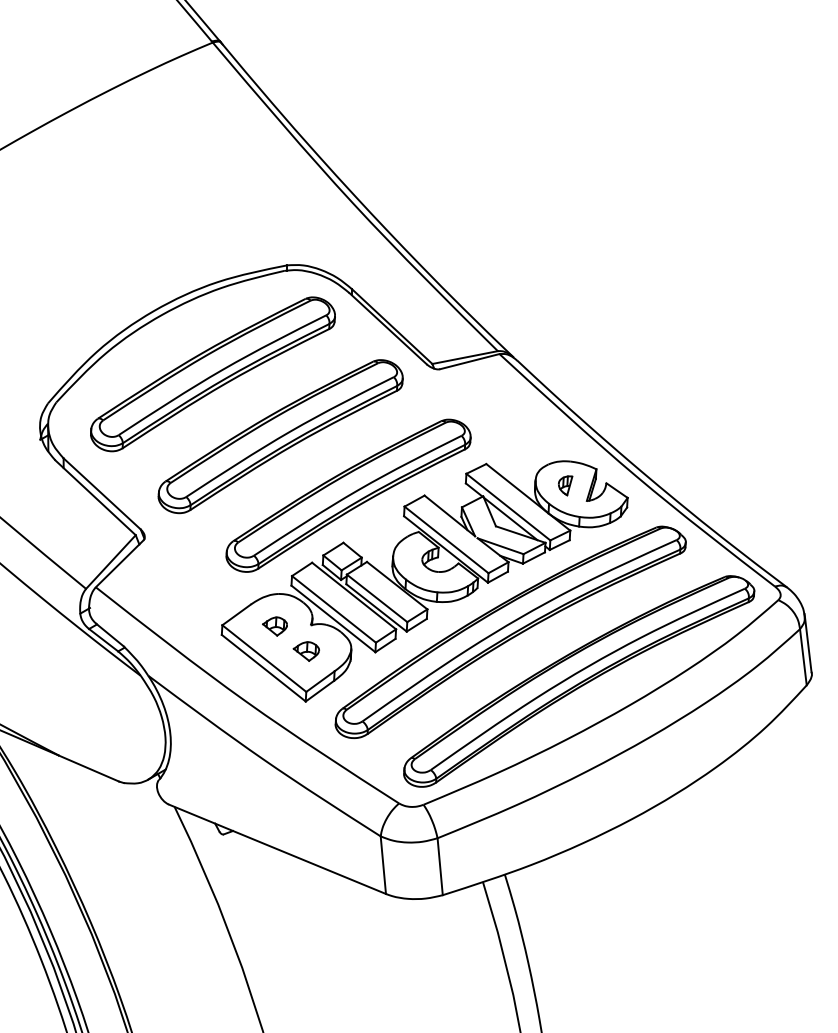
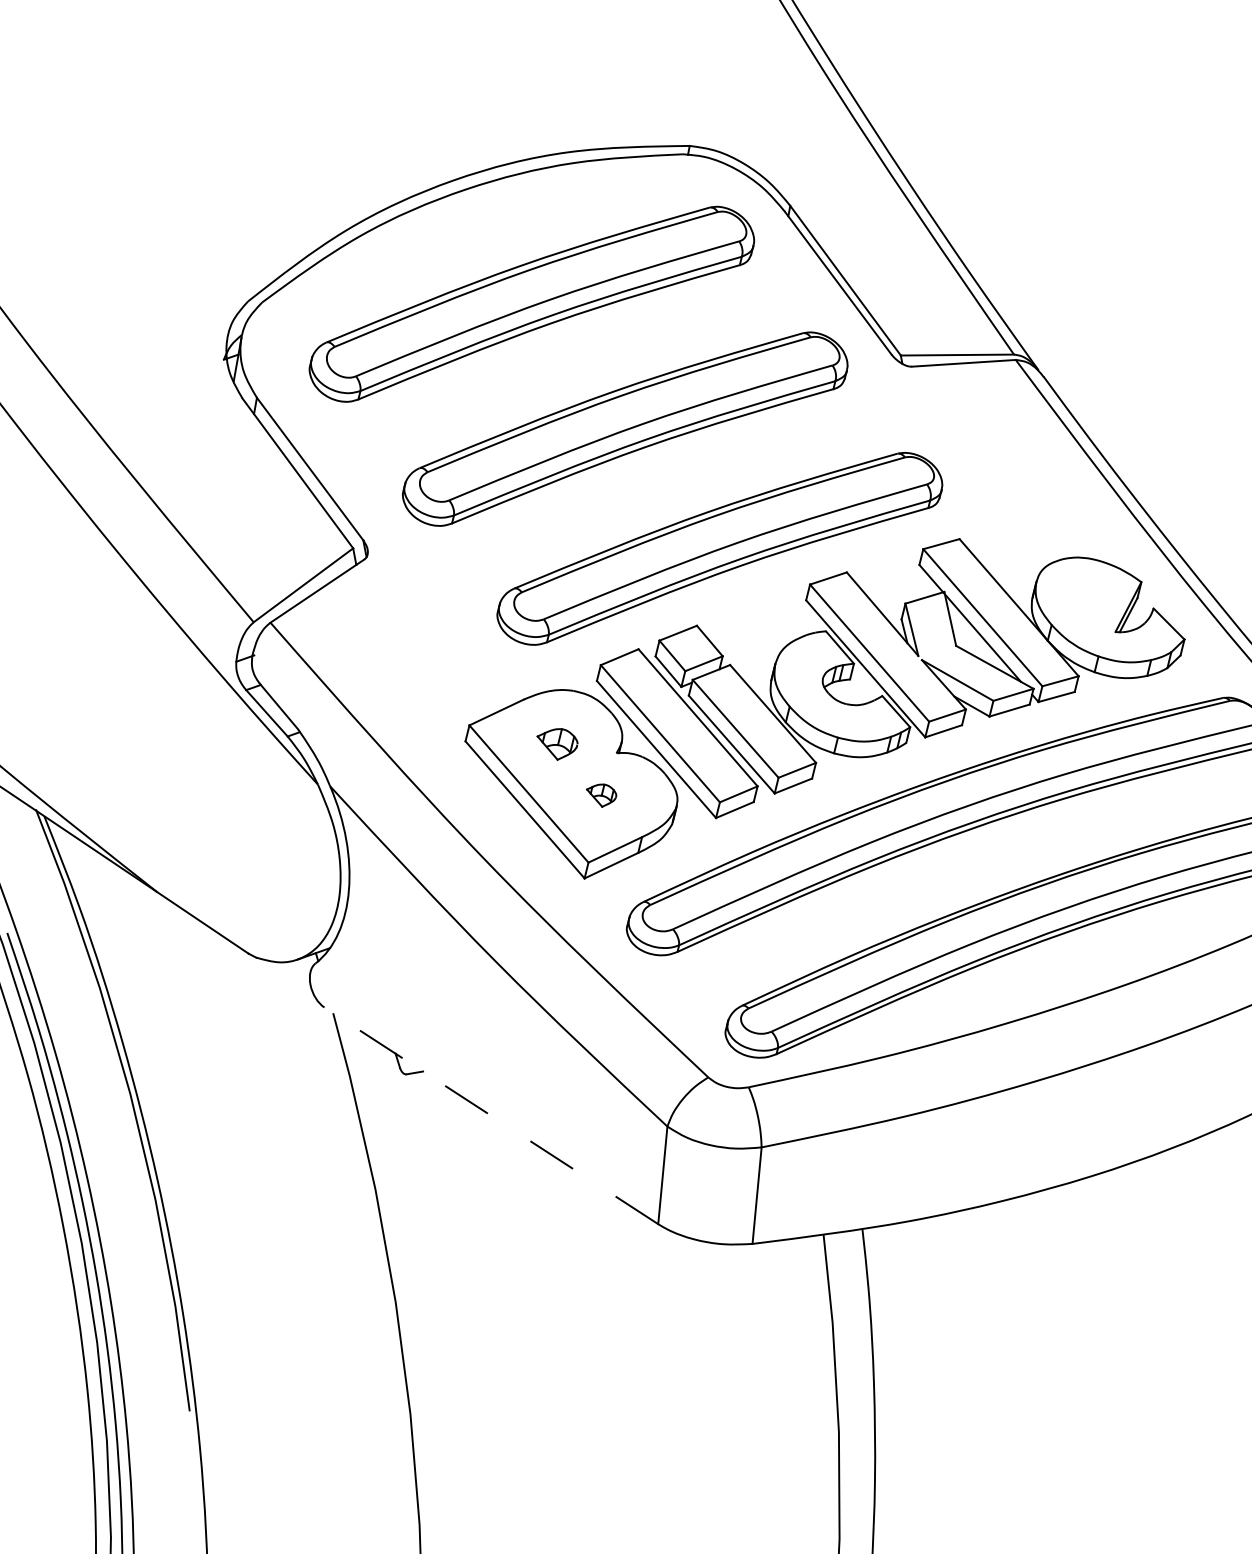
part: (565, 485) -> (1084, 599), removed
part: (305, 651) -> (599, 795), size x0.7
line: (277, 849) -> (491, 1116), solid -> dashed

